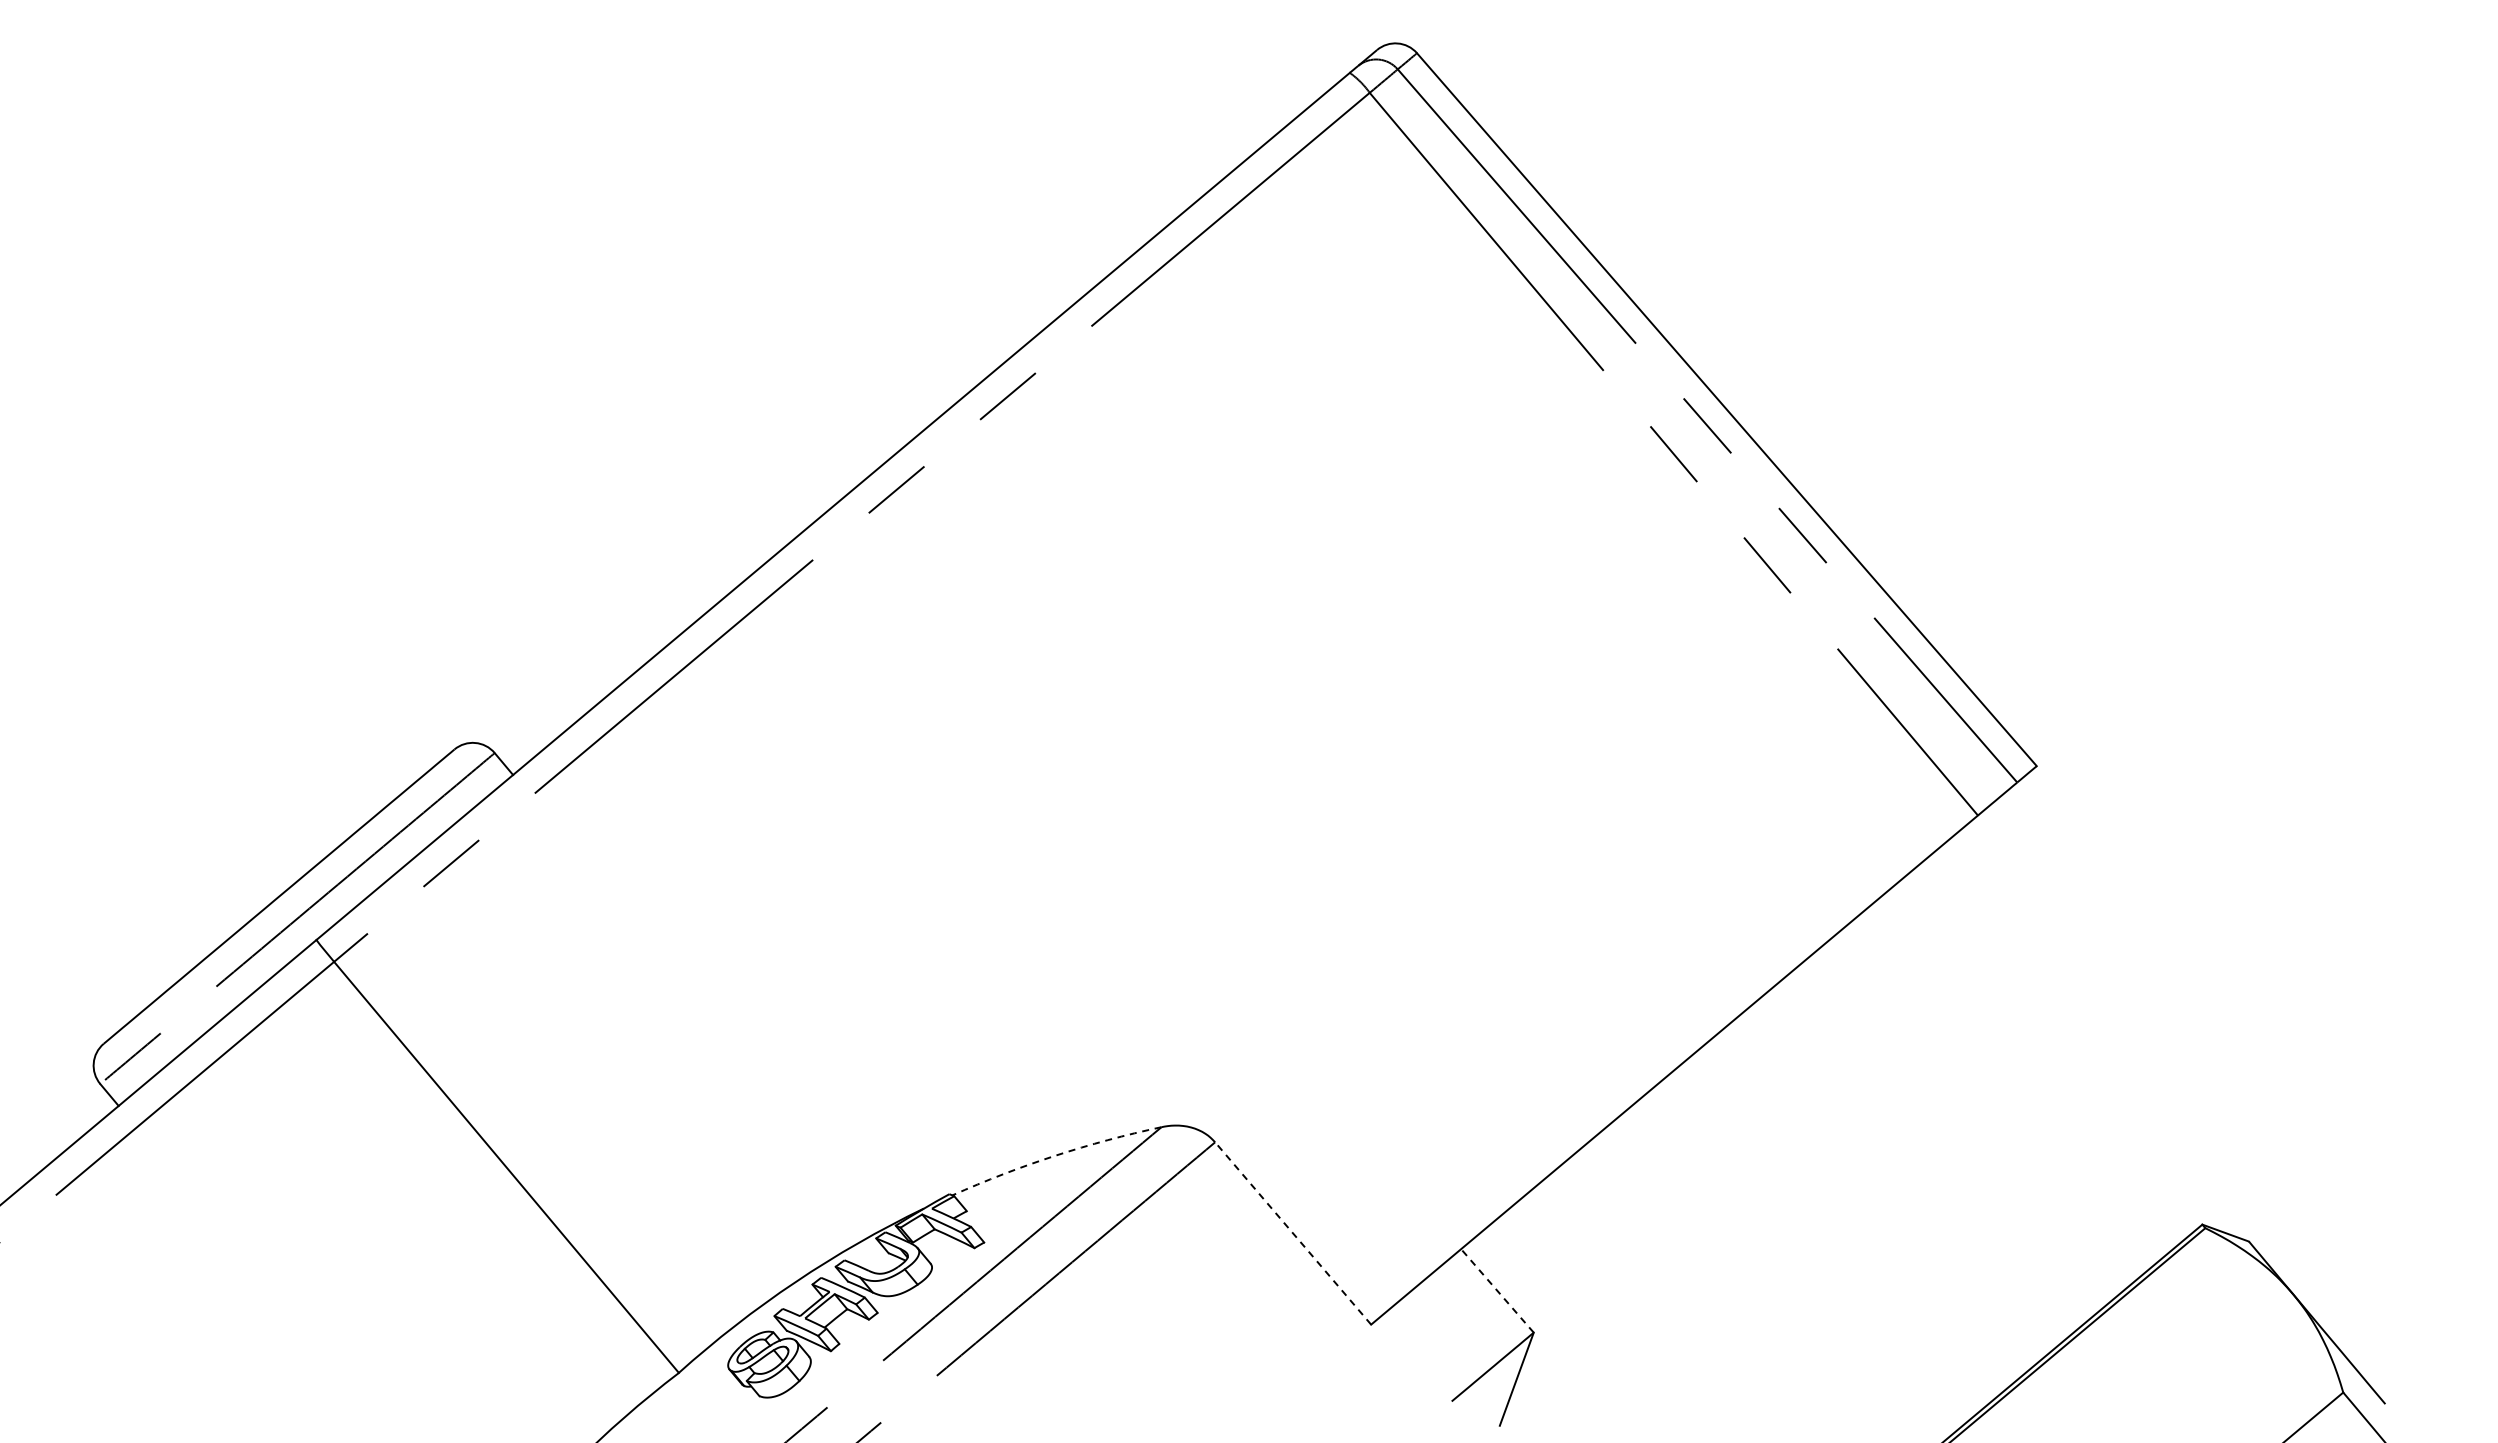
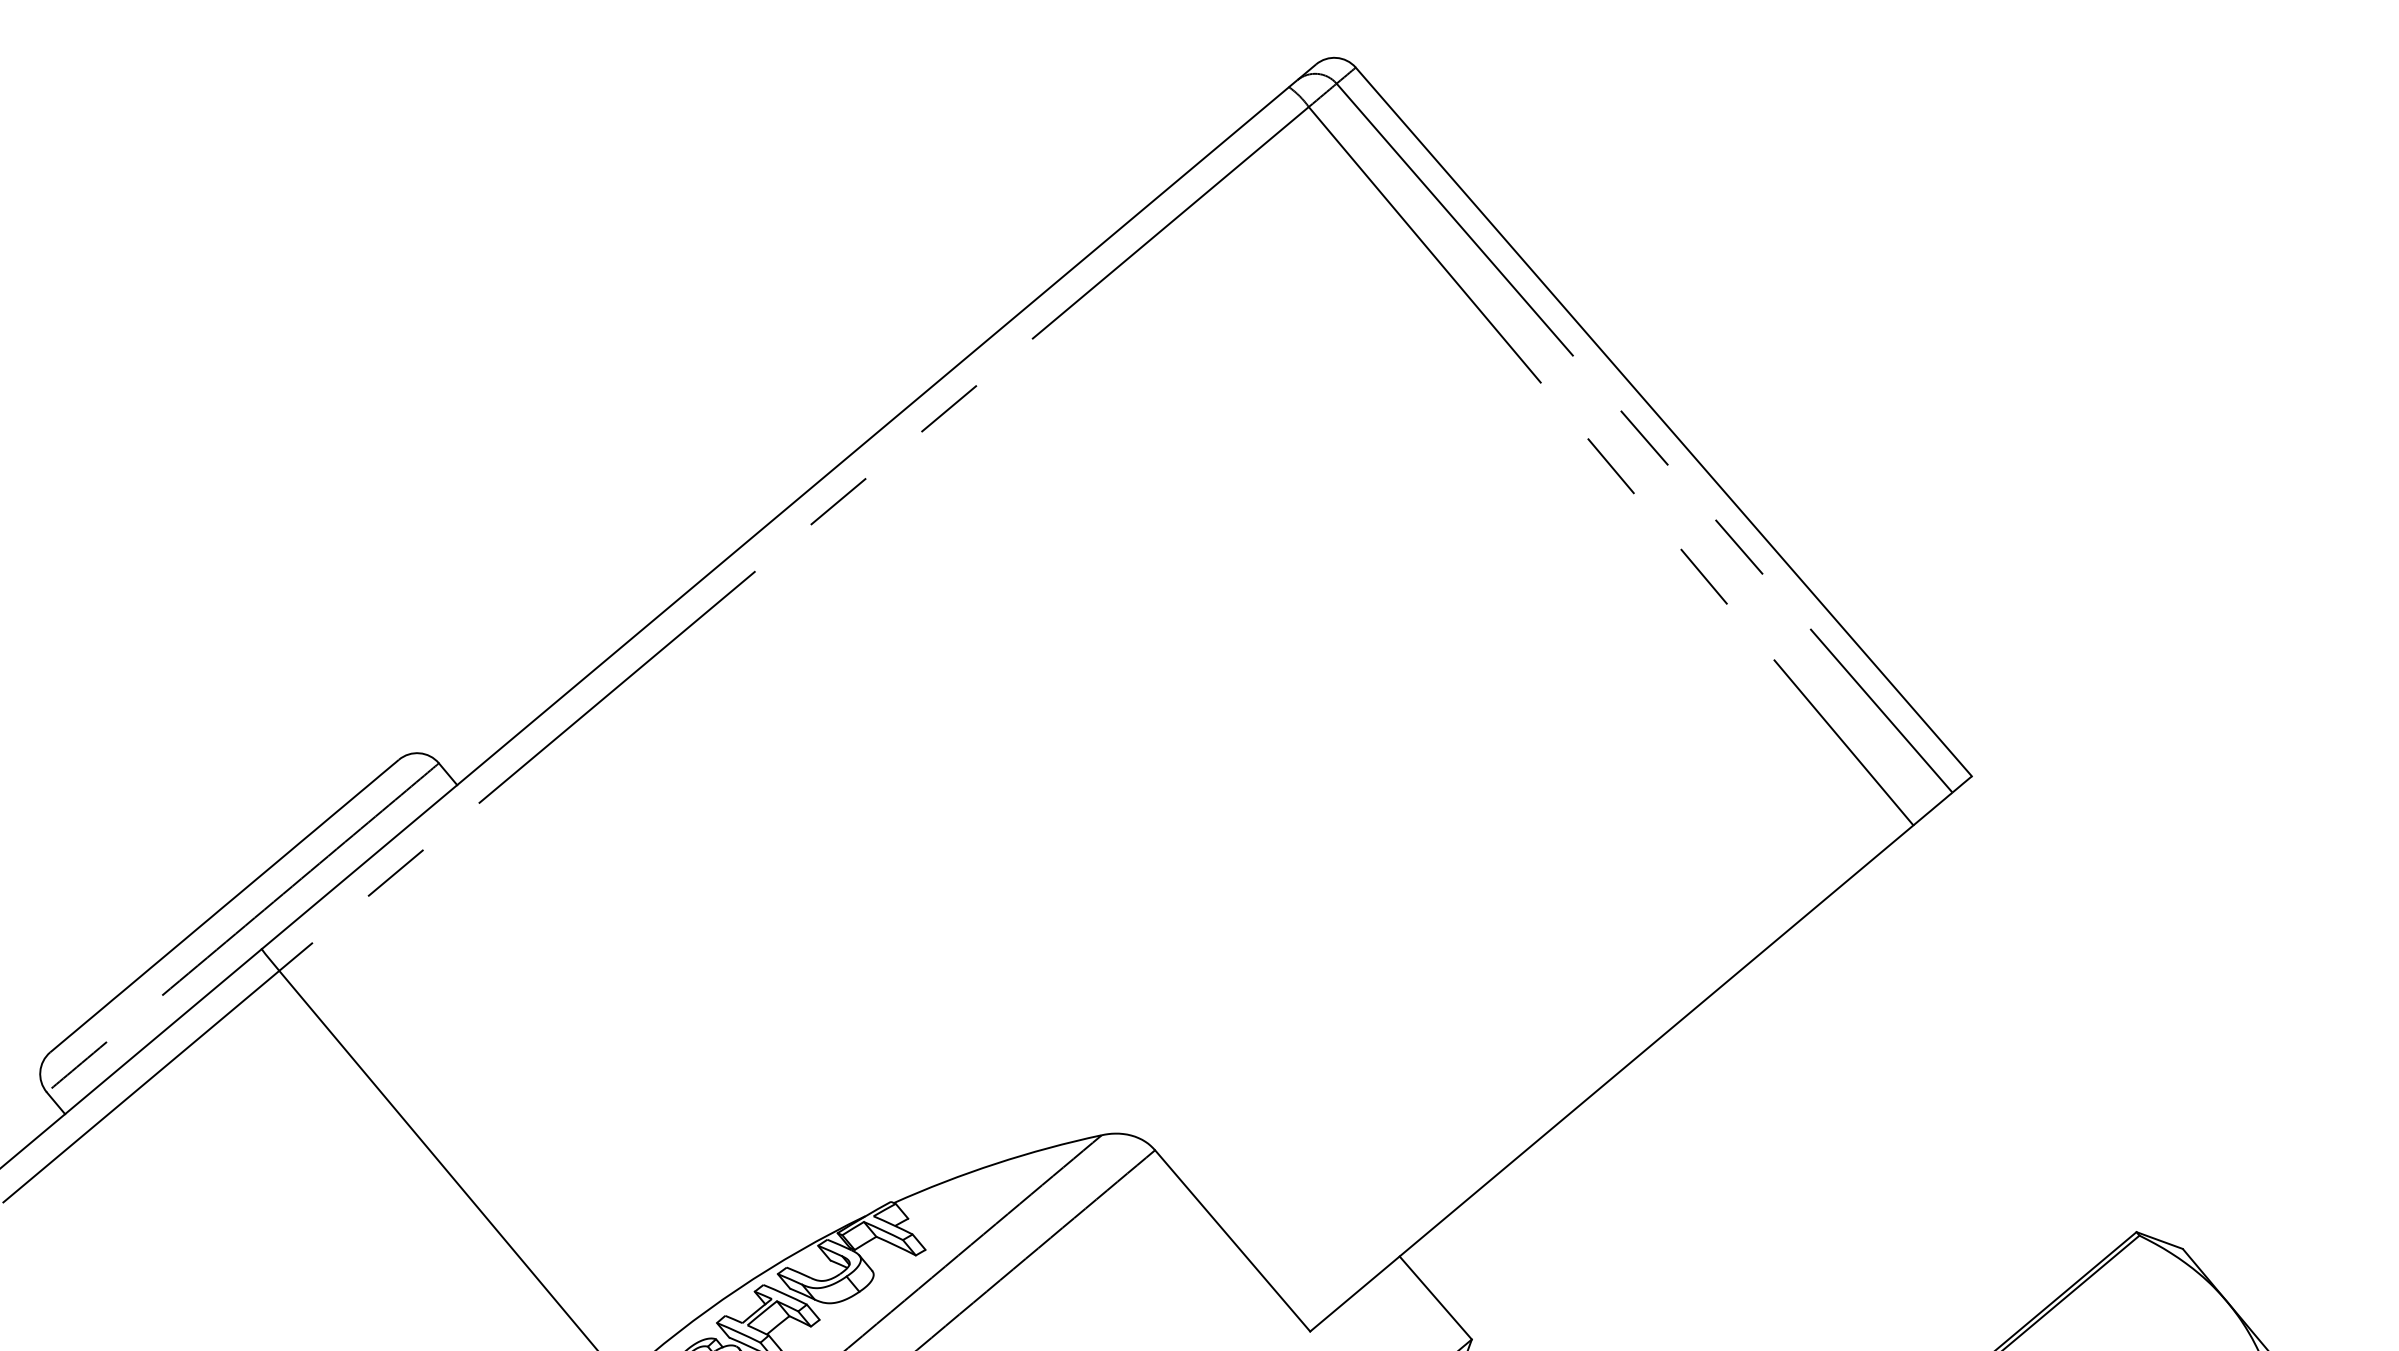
arc: (1055, 1155) -> (996, 1163), dashed -> solid
line: (1293, 1233) -> (1233, 1240), dashed -> solid
line: (1497, 1290) -> (1435, 1297), dashed -> solid

